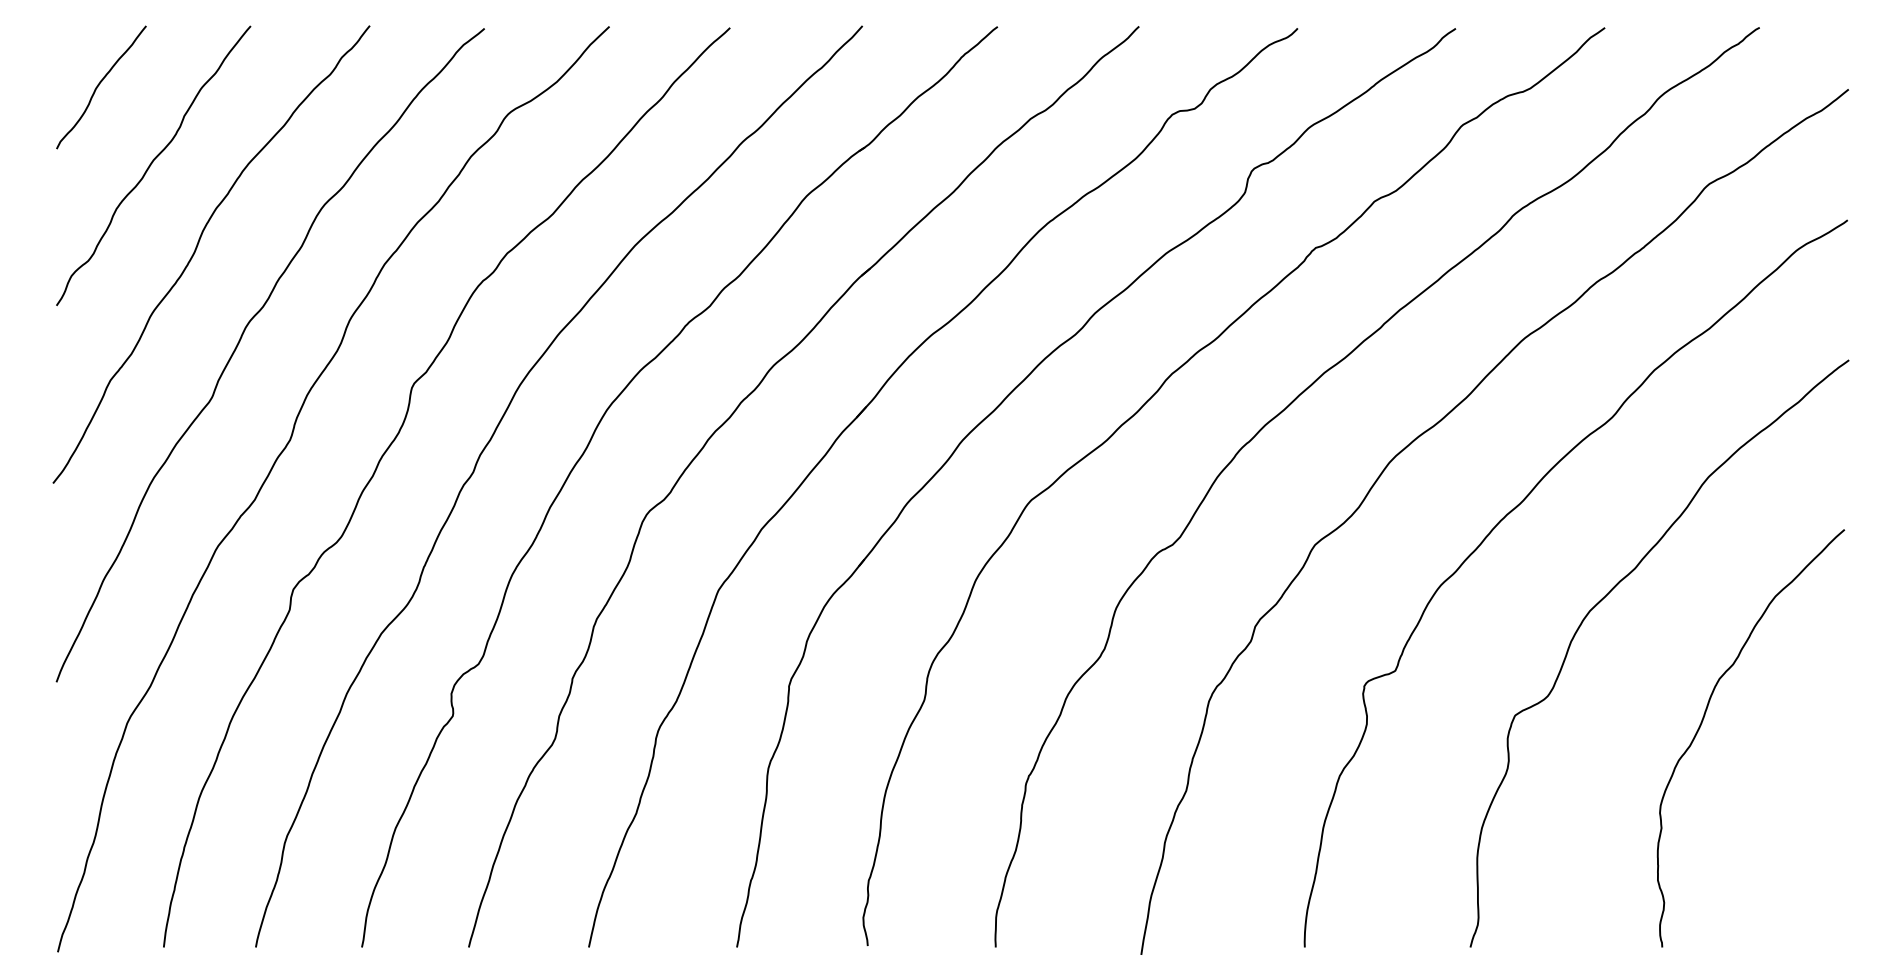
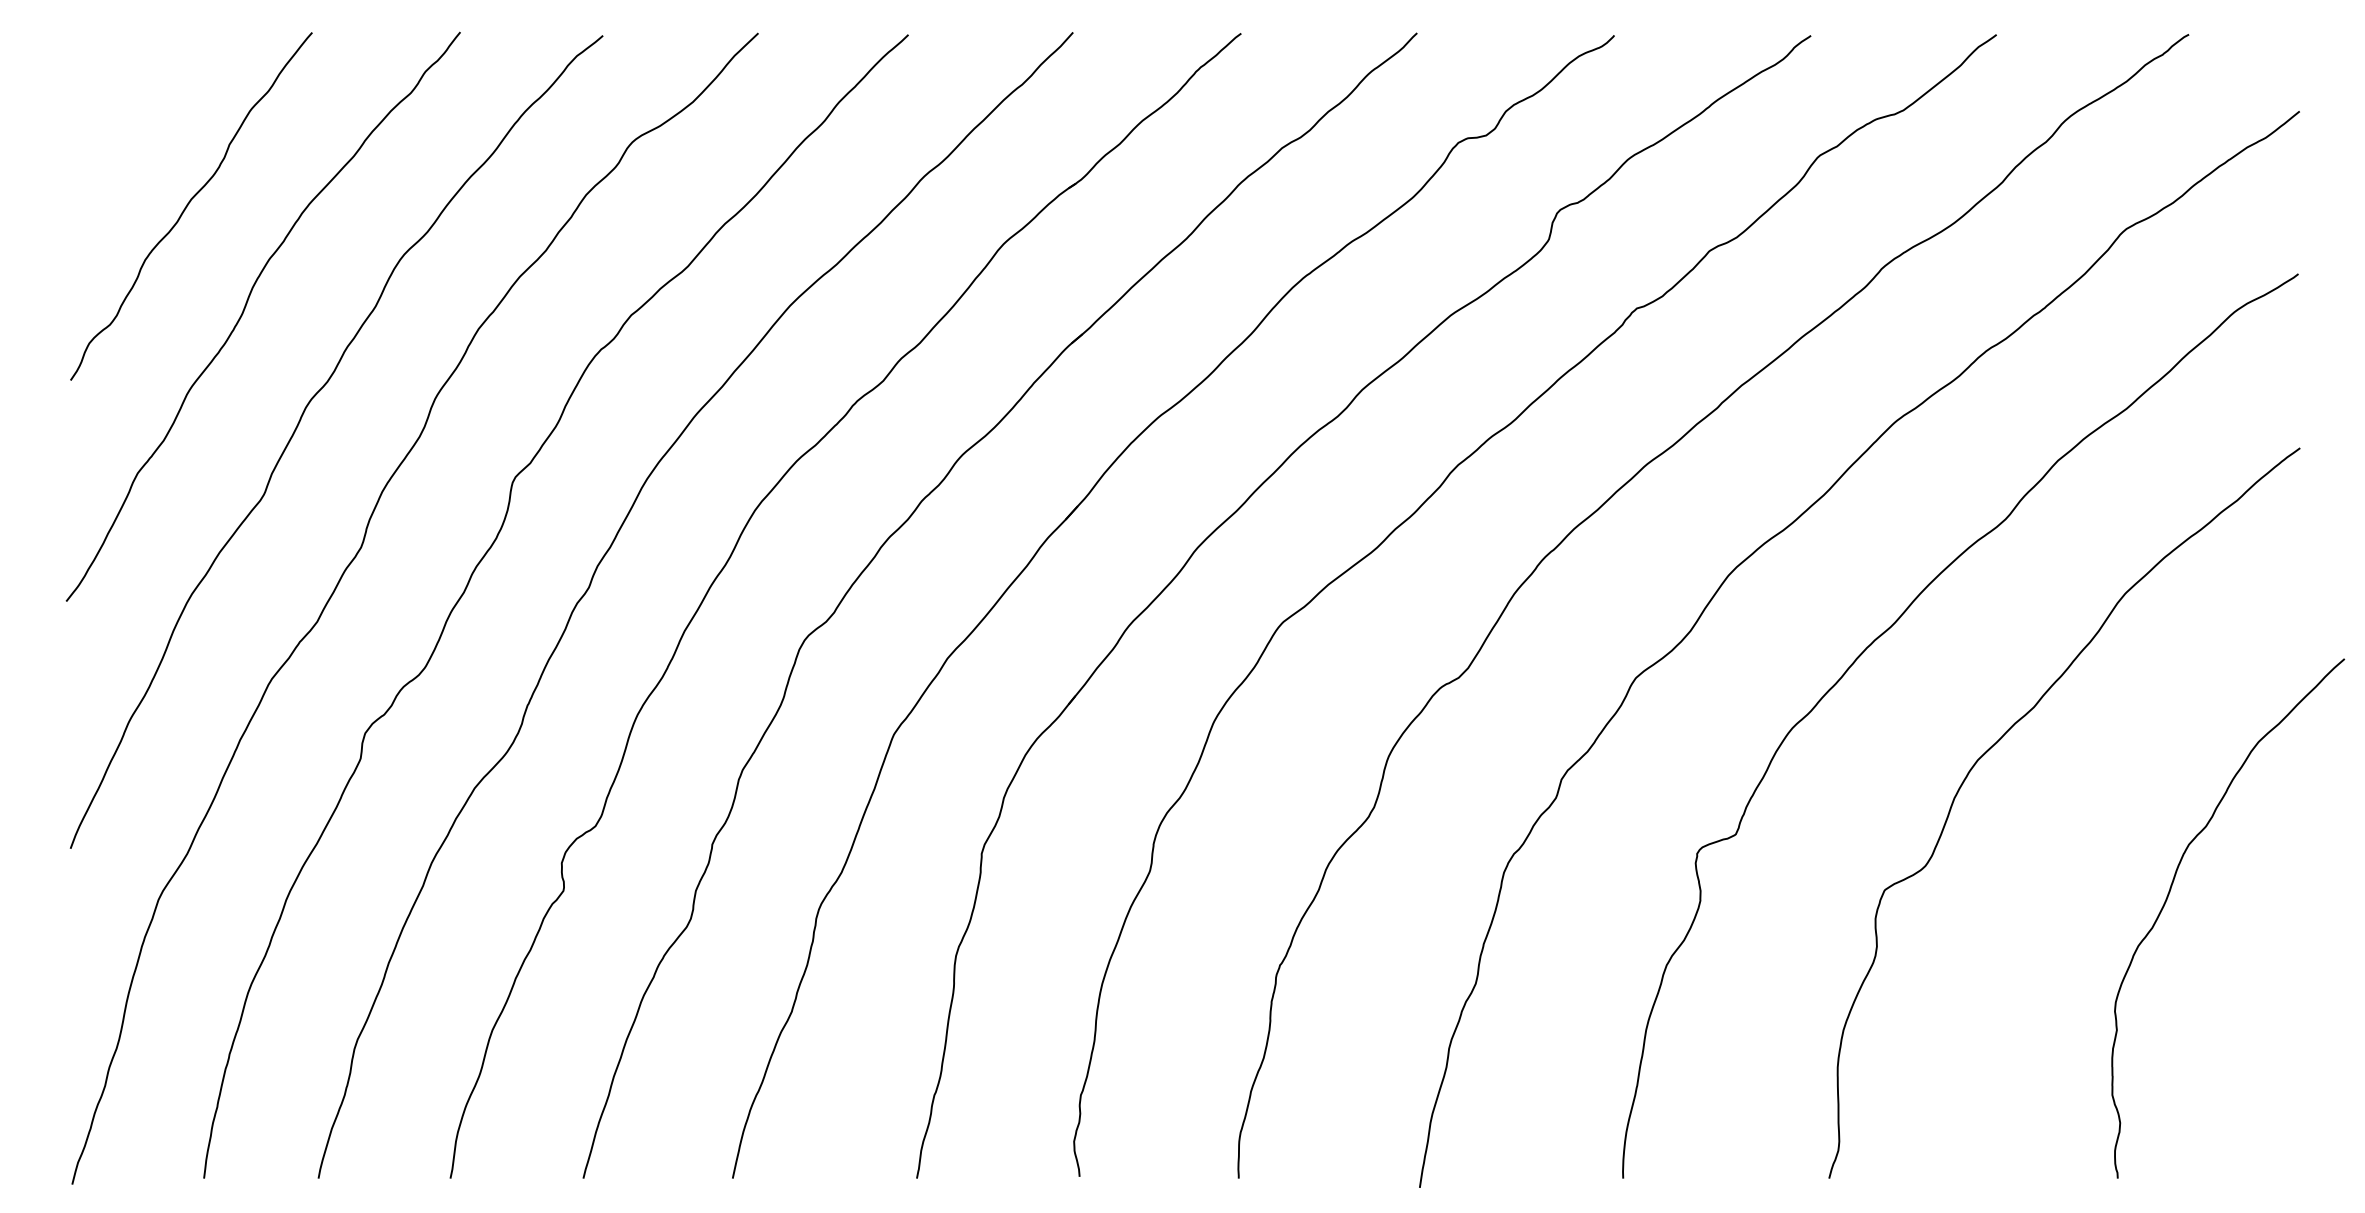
curve: (99, 84) -> (124, 105), removed
curve: (1704, 717) -> (2170, 892), moved

